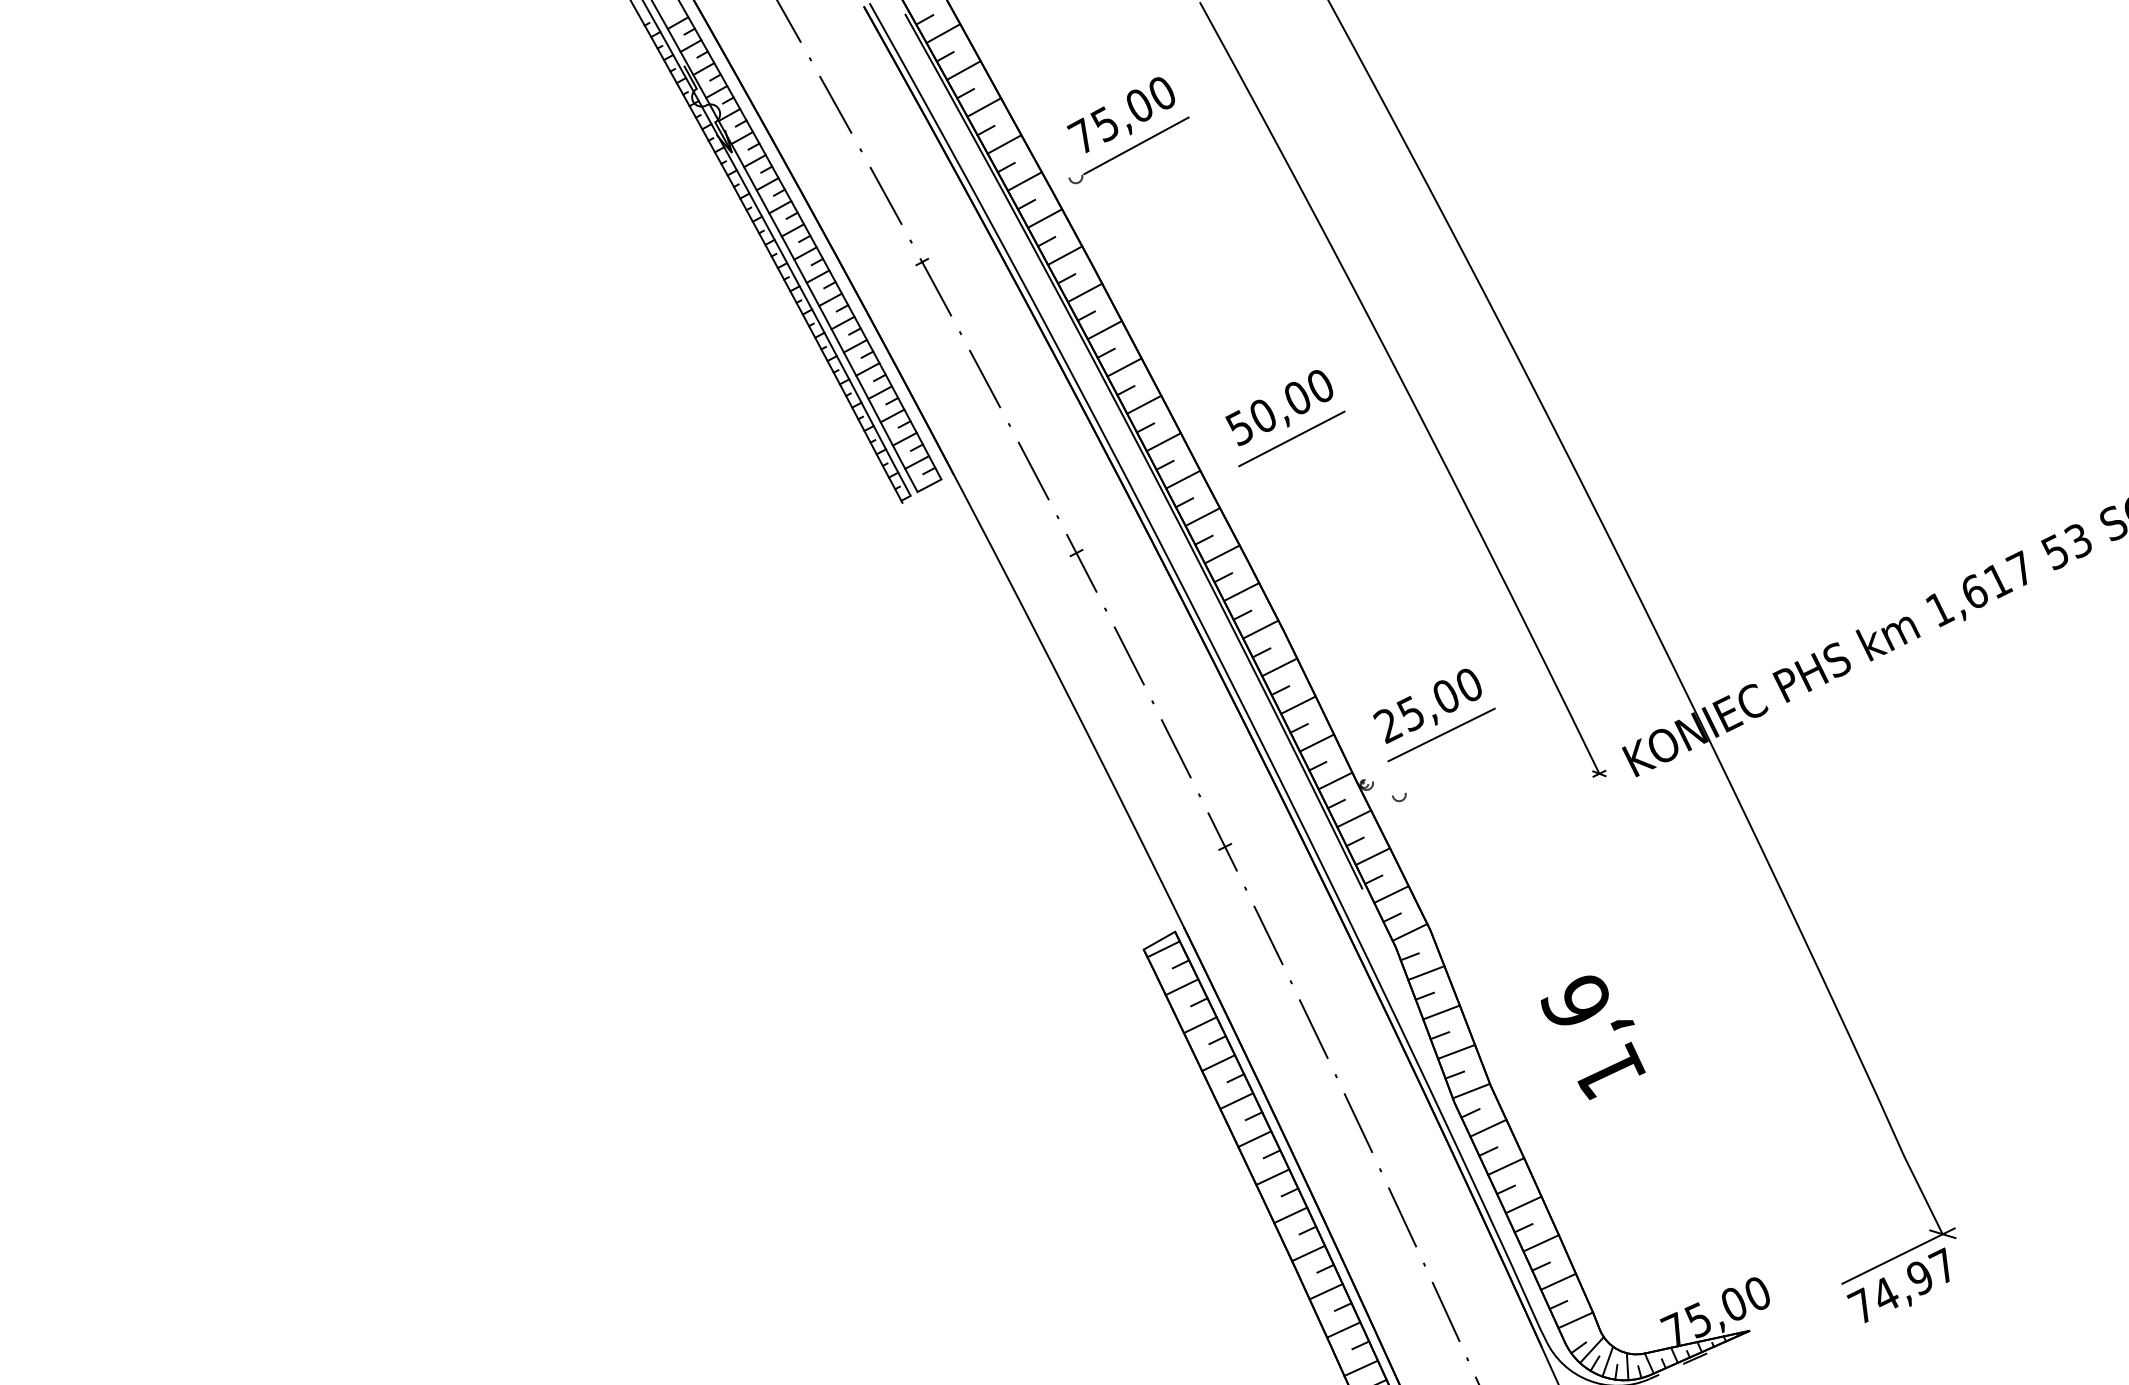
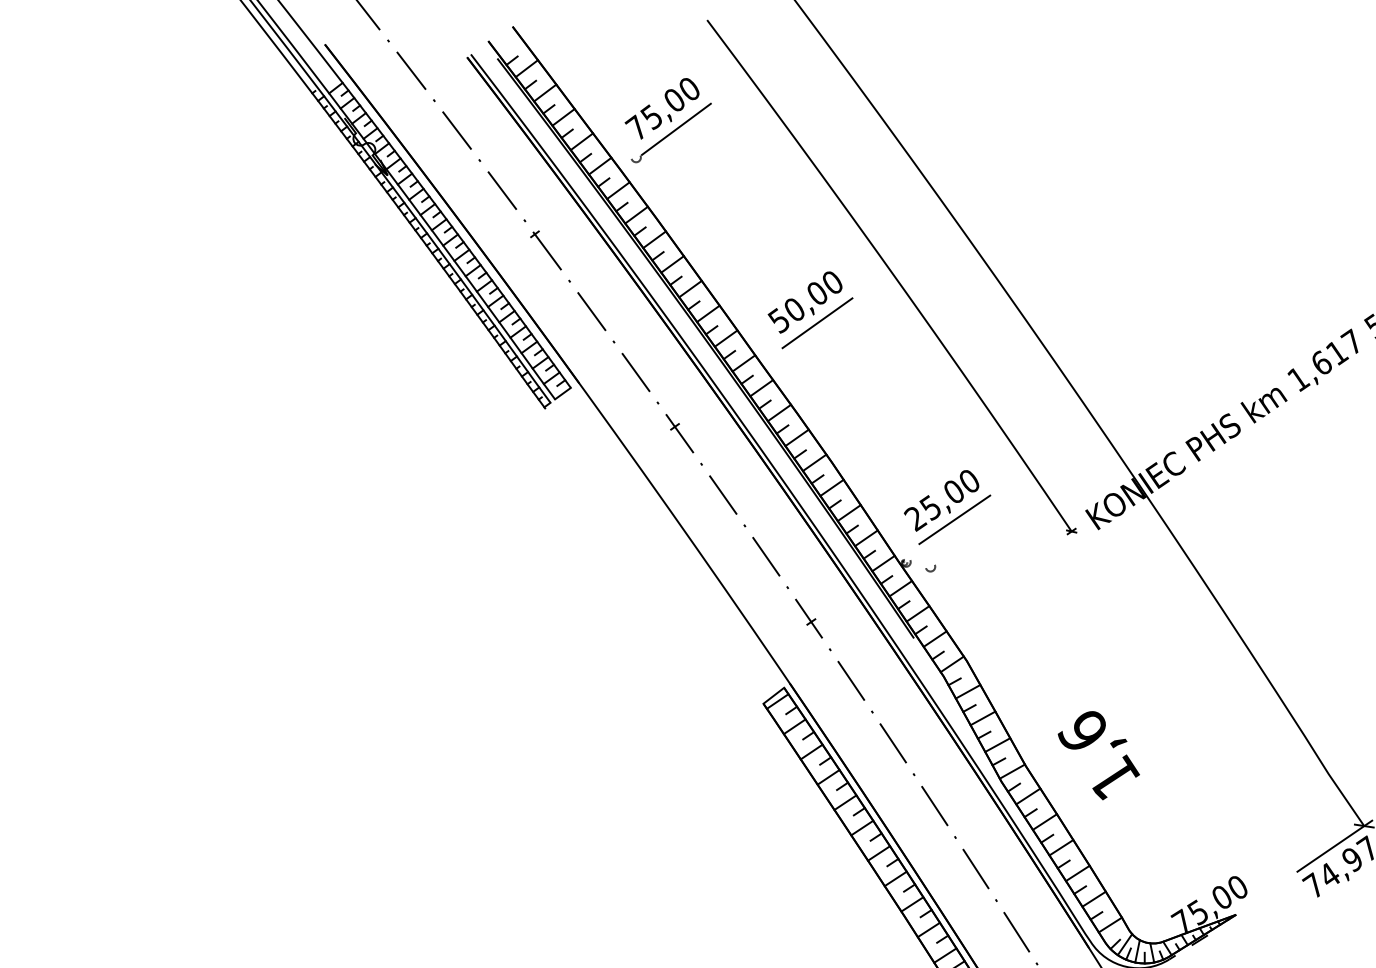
text: (1593, 1037) -> (1099, 755), moved

